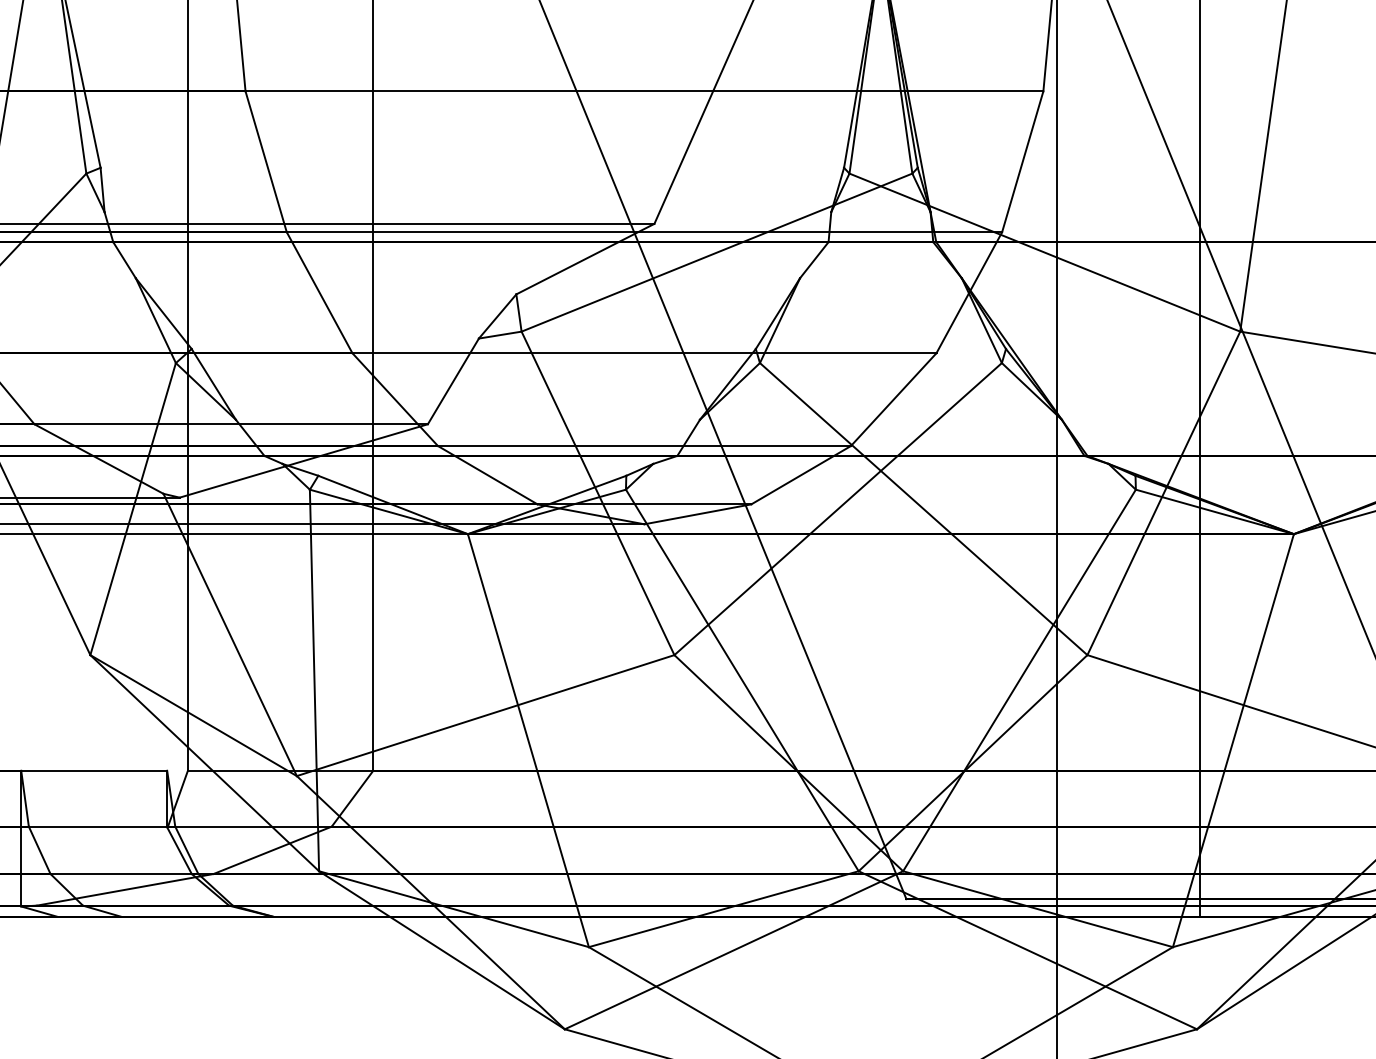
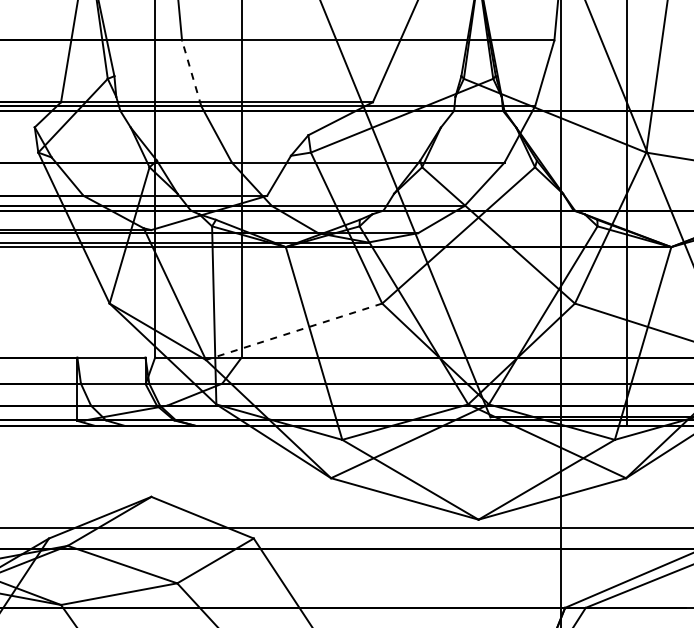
line: (265, 159) -> (191, 72), solid -> dashed
line: (486, 714) -> (294, 331), solid -> dashed

